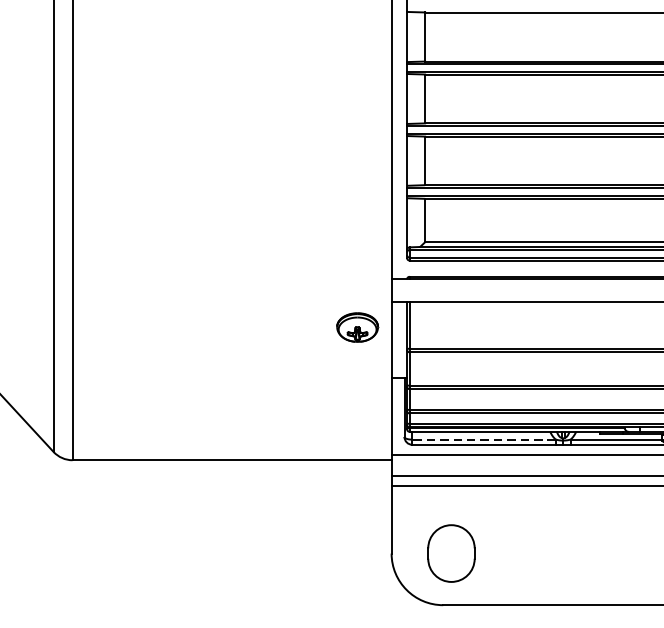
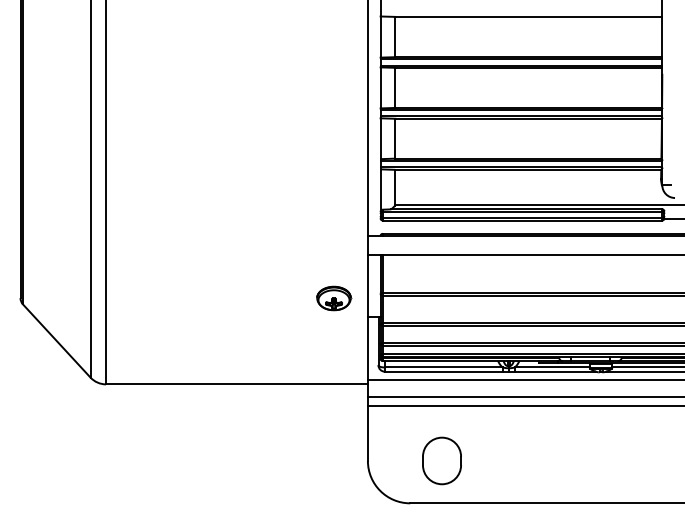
part: (358, 327) -> (334, 298), moved
line: (483, 439) -> (443, 367), dashed -> solid
part: (450, 552) -> (441, 460), moved

